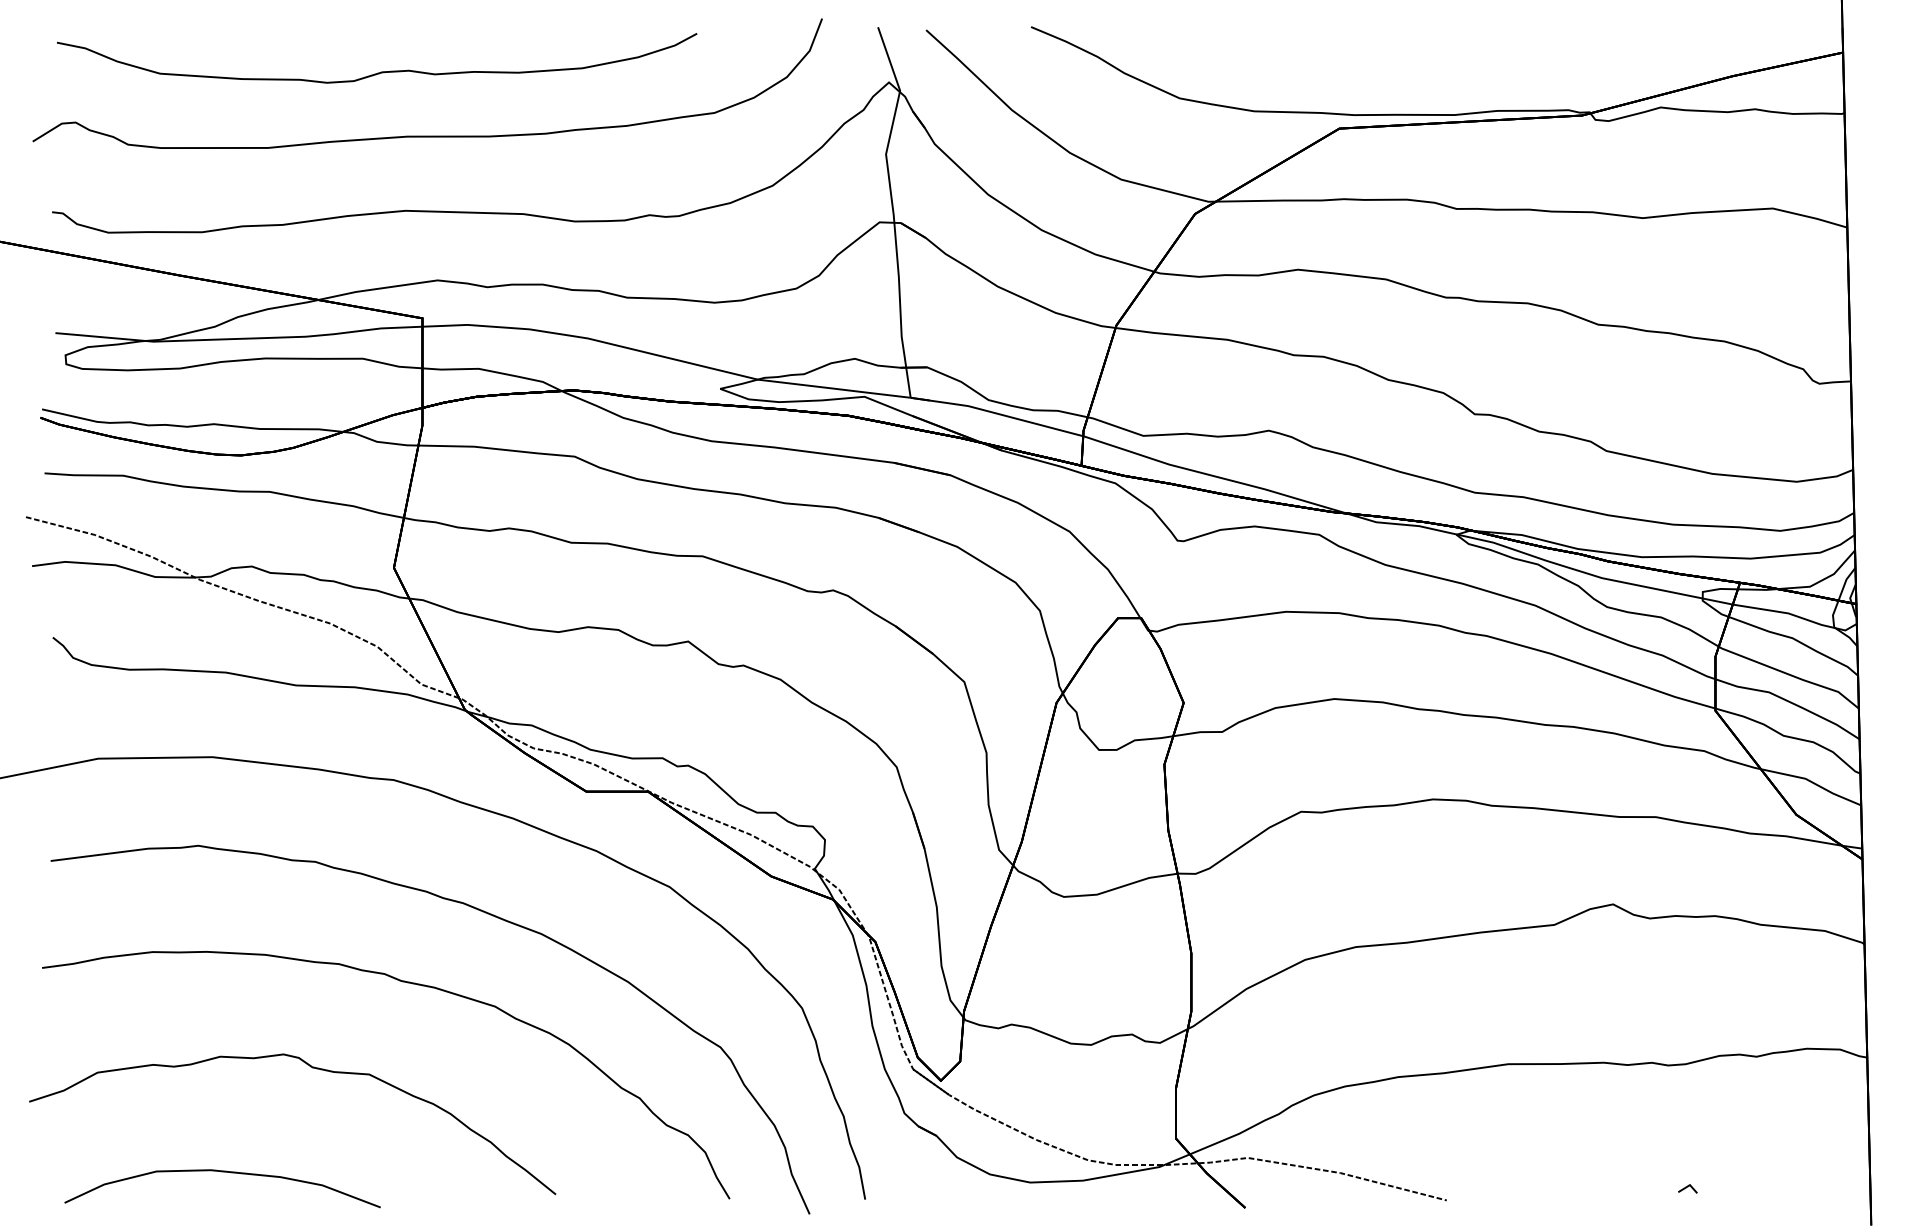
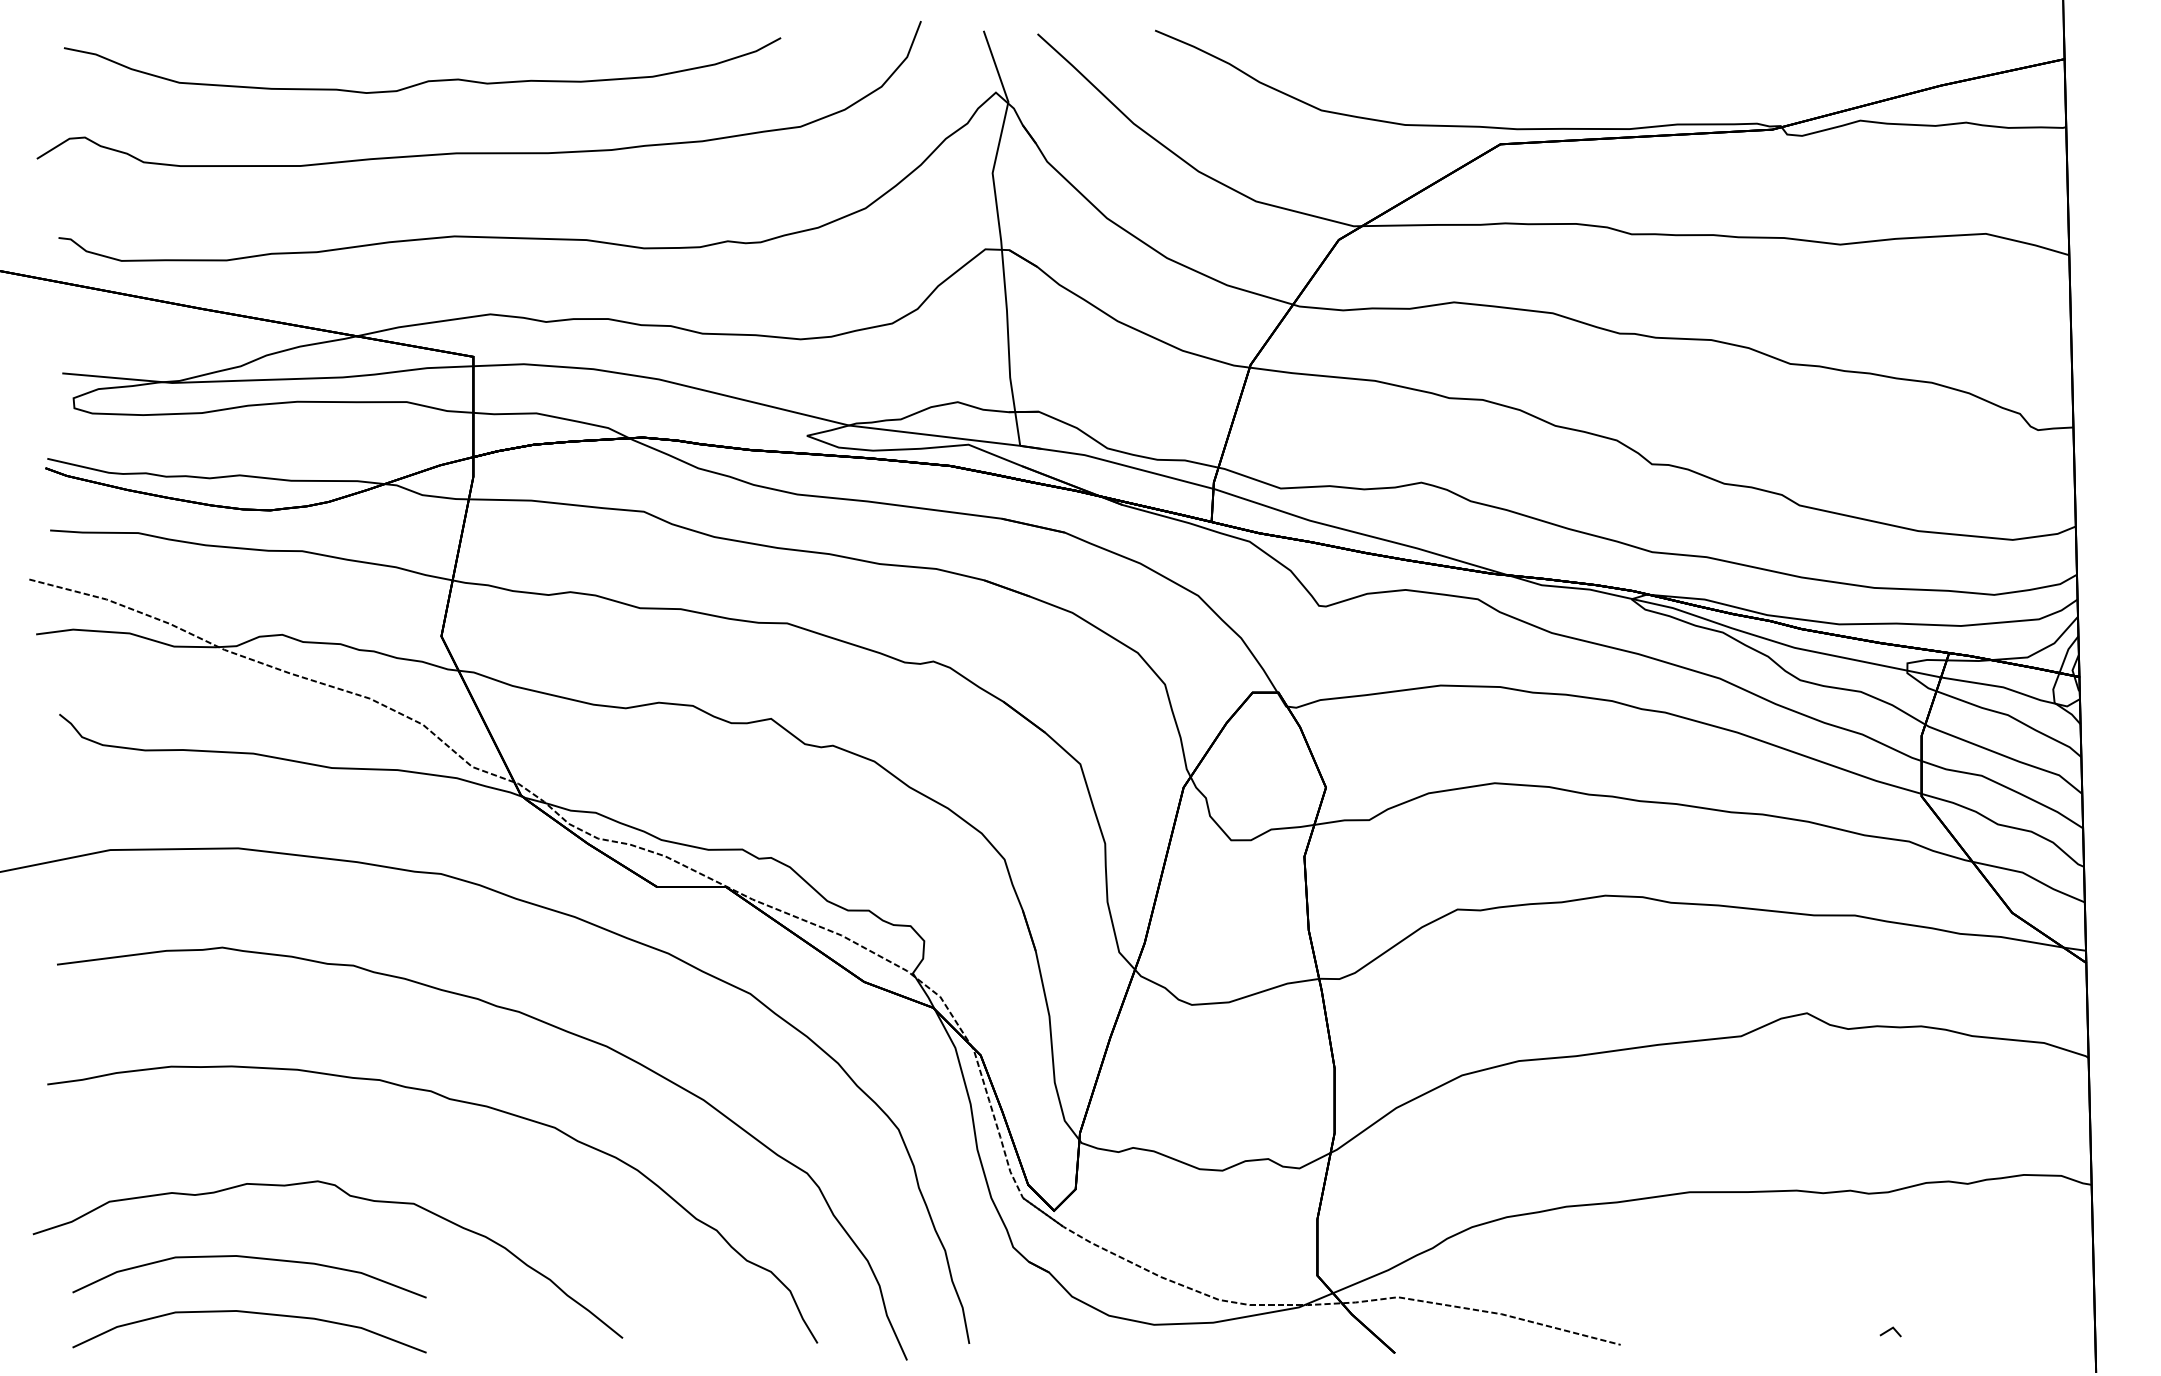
part: (222, 1123) -> (249, 1258), added

